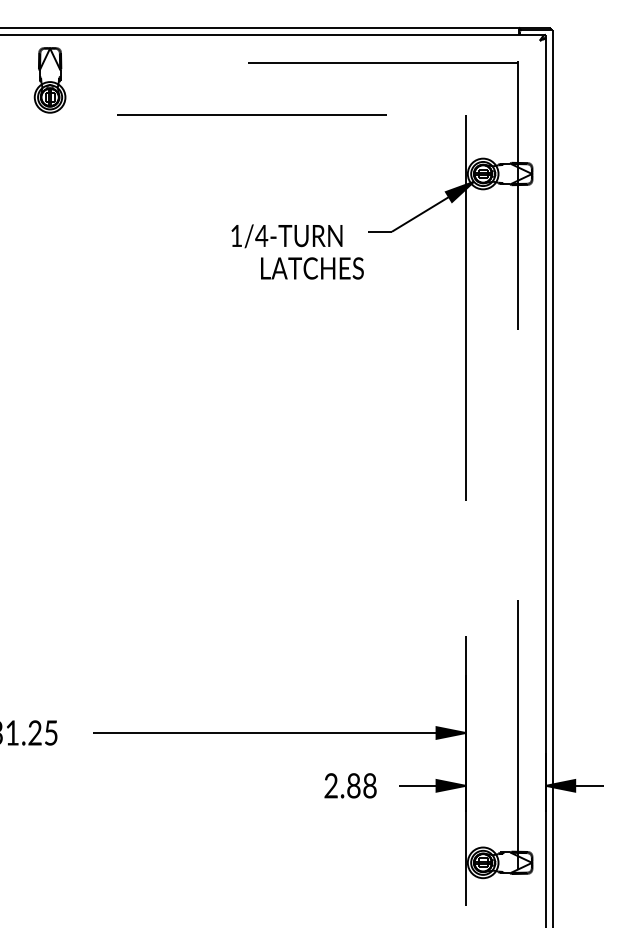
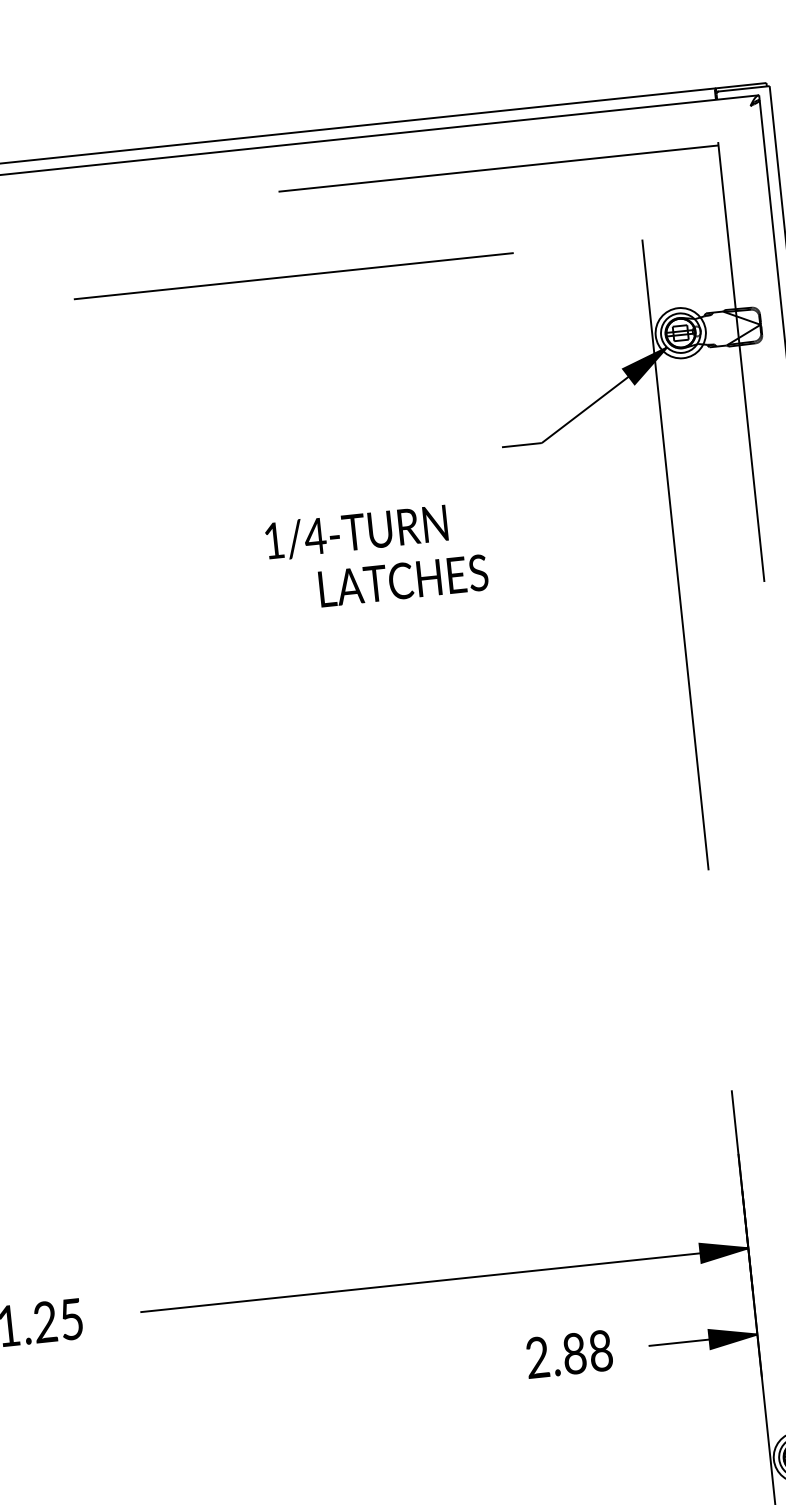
text: (297, 251) -> (376, 555), moved

